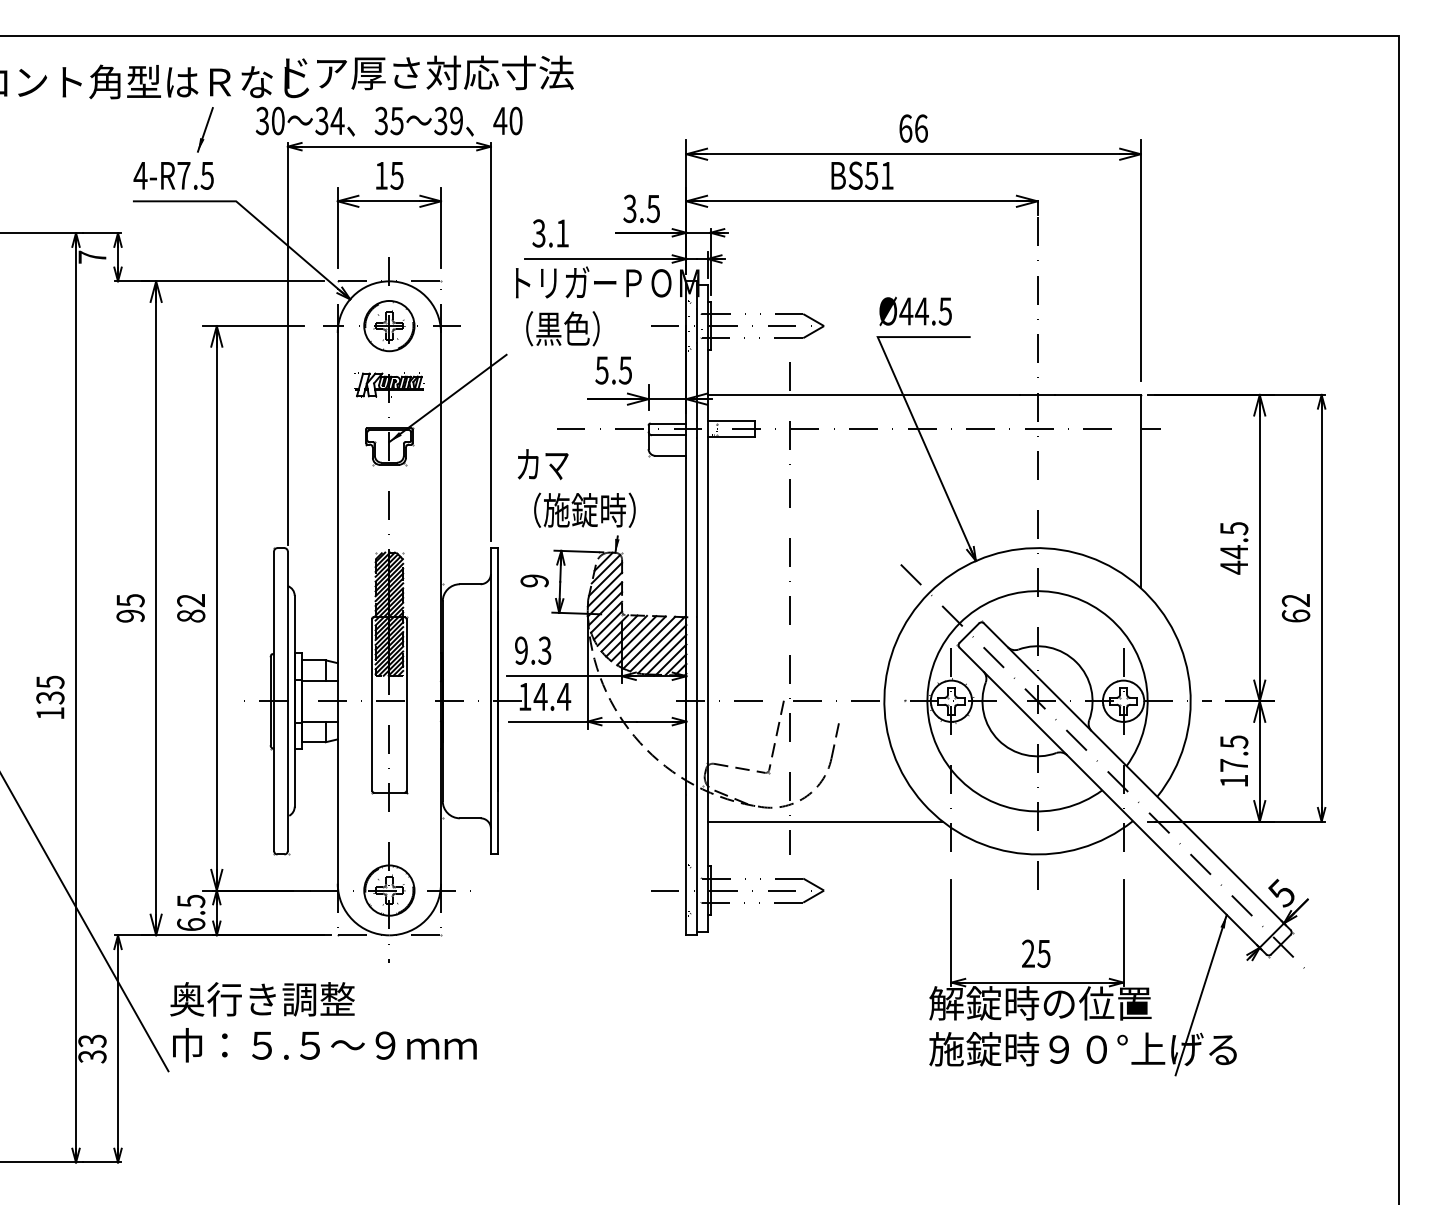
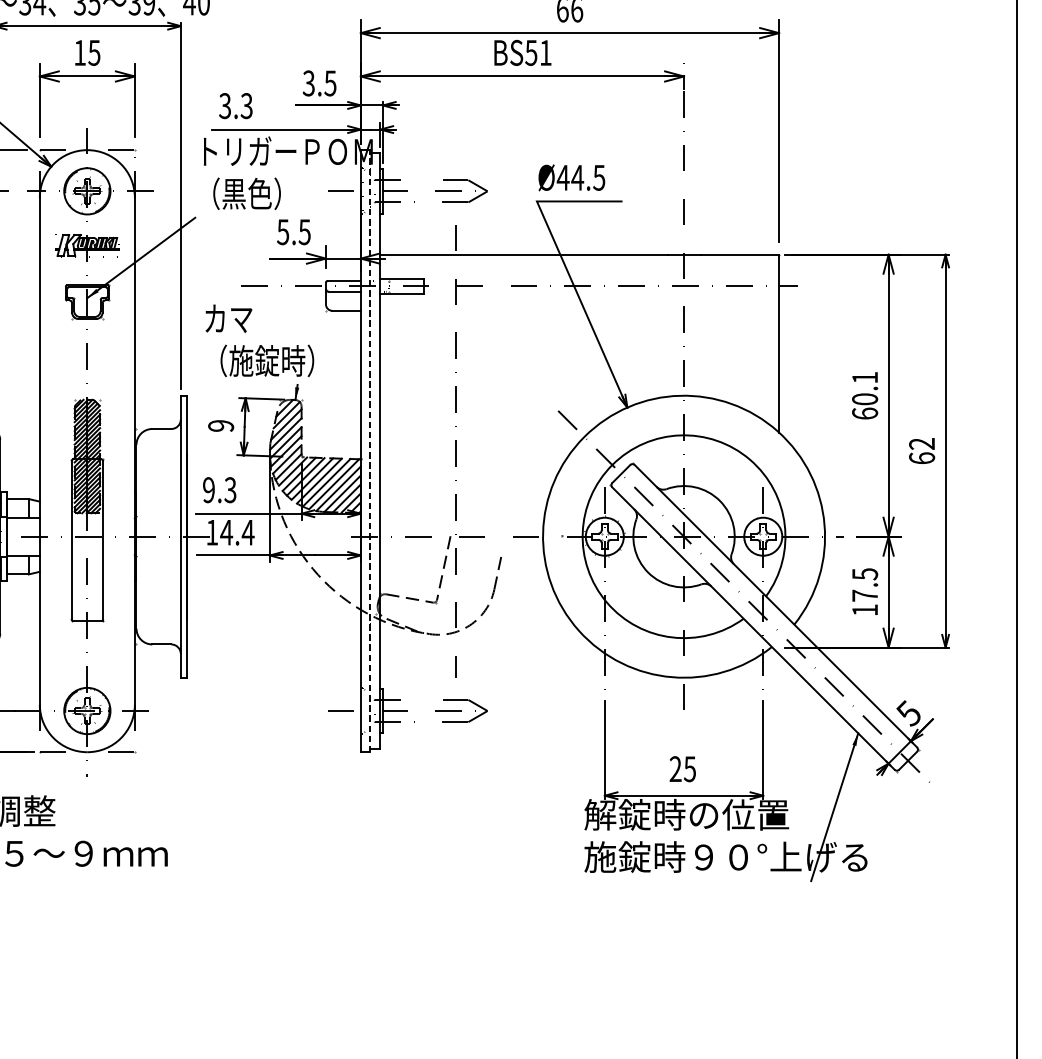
text: (562, 233) -> (246, 106), 3.1 -> 3.3
text: (1234, 548) -> (865, 396), 44.5 -> 60.1
line: (696, 608) -> (370, 451), solid -> dashed
line: (824, 821) -> (487, 647), removed

